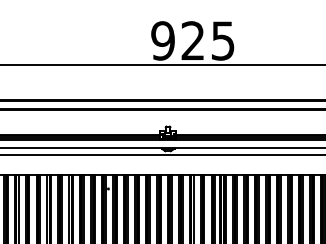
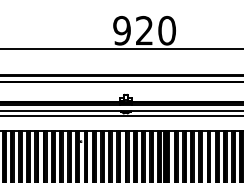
text: (222, 40) -> (166, 30), 925 -> 920

